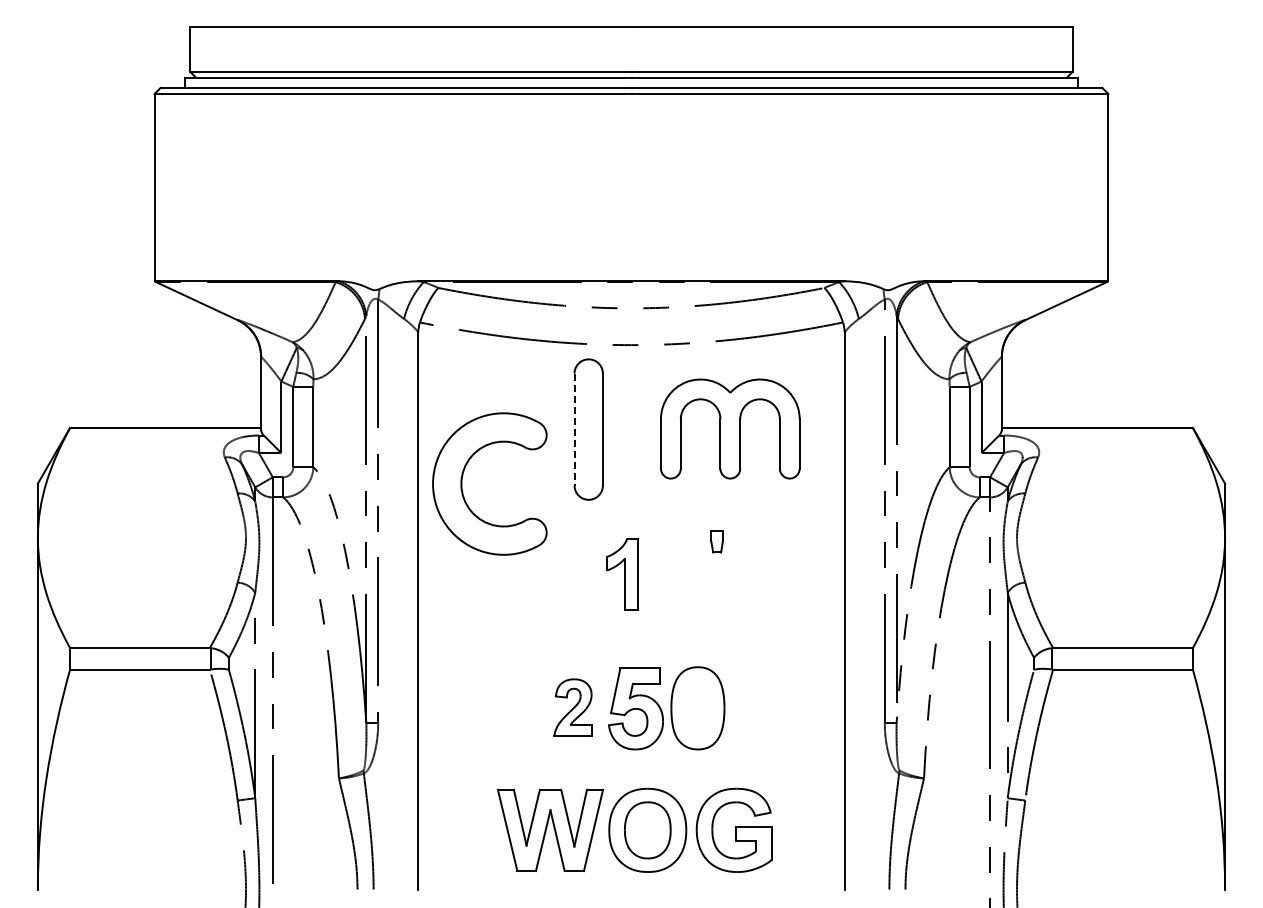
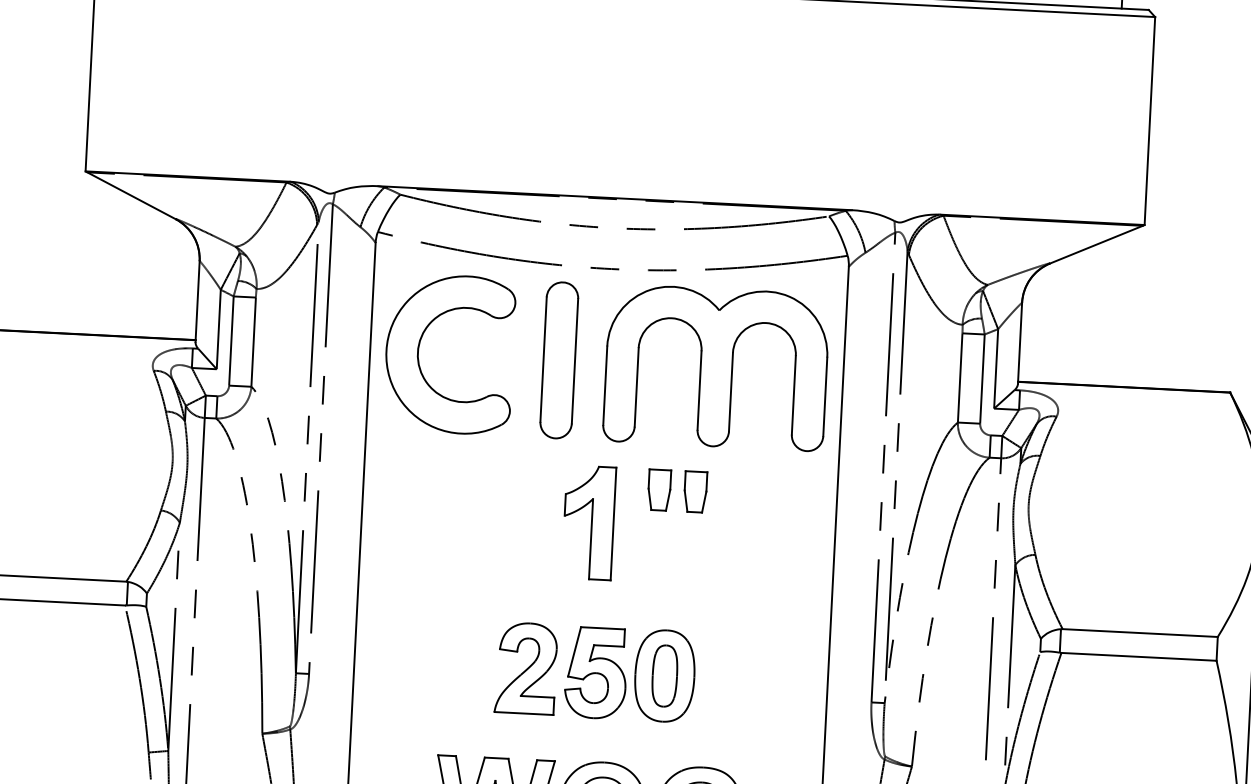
part: (730, 428) -> (716, 367), size x1.43
line: (574, 430) -> (543, 360), dashed -> solid
part: (462, 483) -> (419, 352), moved
part: (684, 541) -> (659, 490), added
part: (716, 541) -> (694, 491), size x1.67
part: (622, 573) -> (588, 522), size x1.43
part: (572, 707) -> (525, 668), size x1.43
part: (697, 707) -> (664, 675), added

